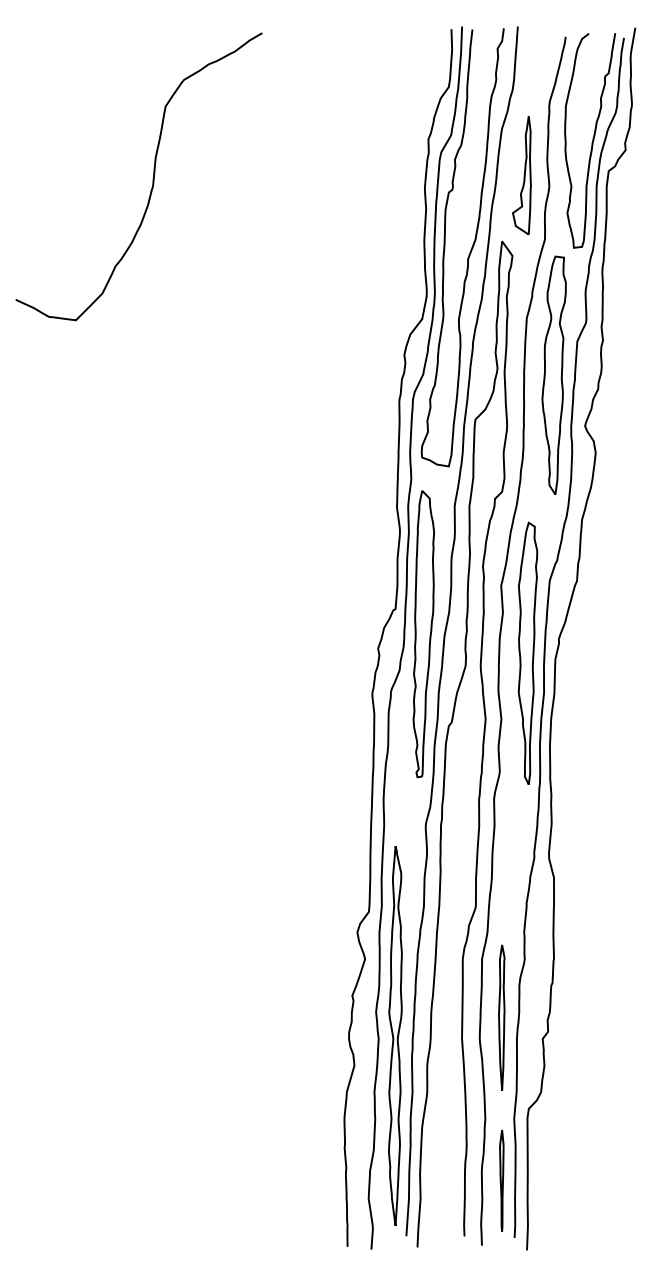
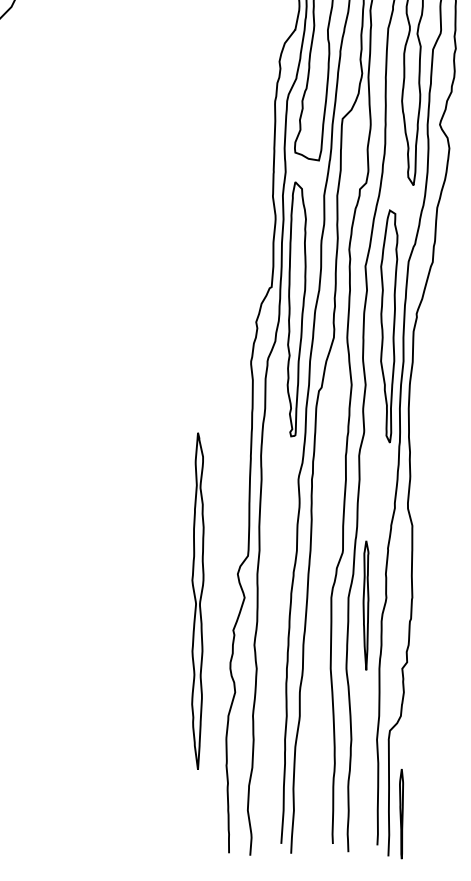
part: (501, 1017) -> (365, 605), moved
part: (395, 1035) -> (197, 600), moved
part: (501, 1180) -> (401, 813), moved

